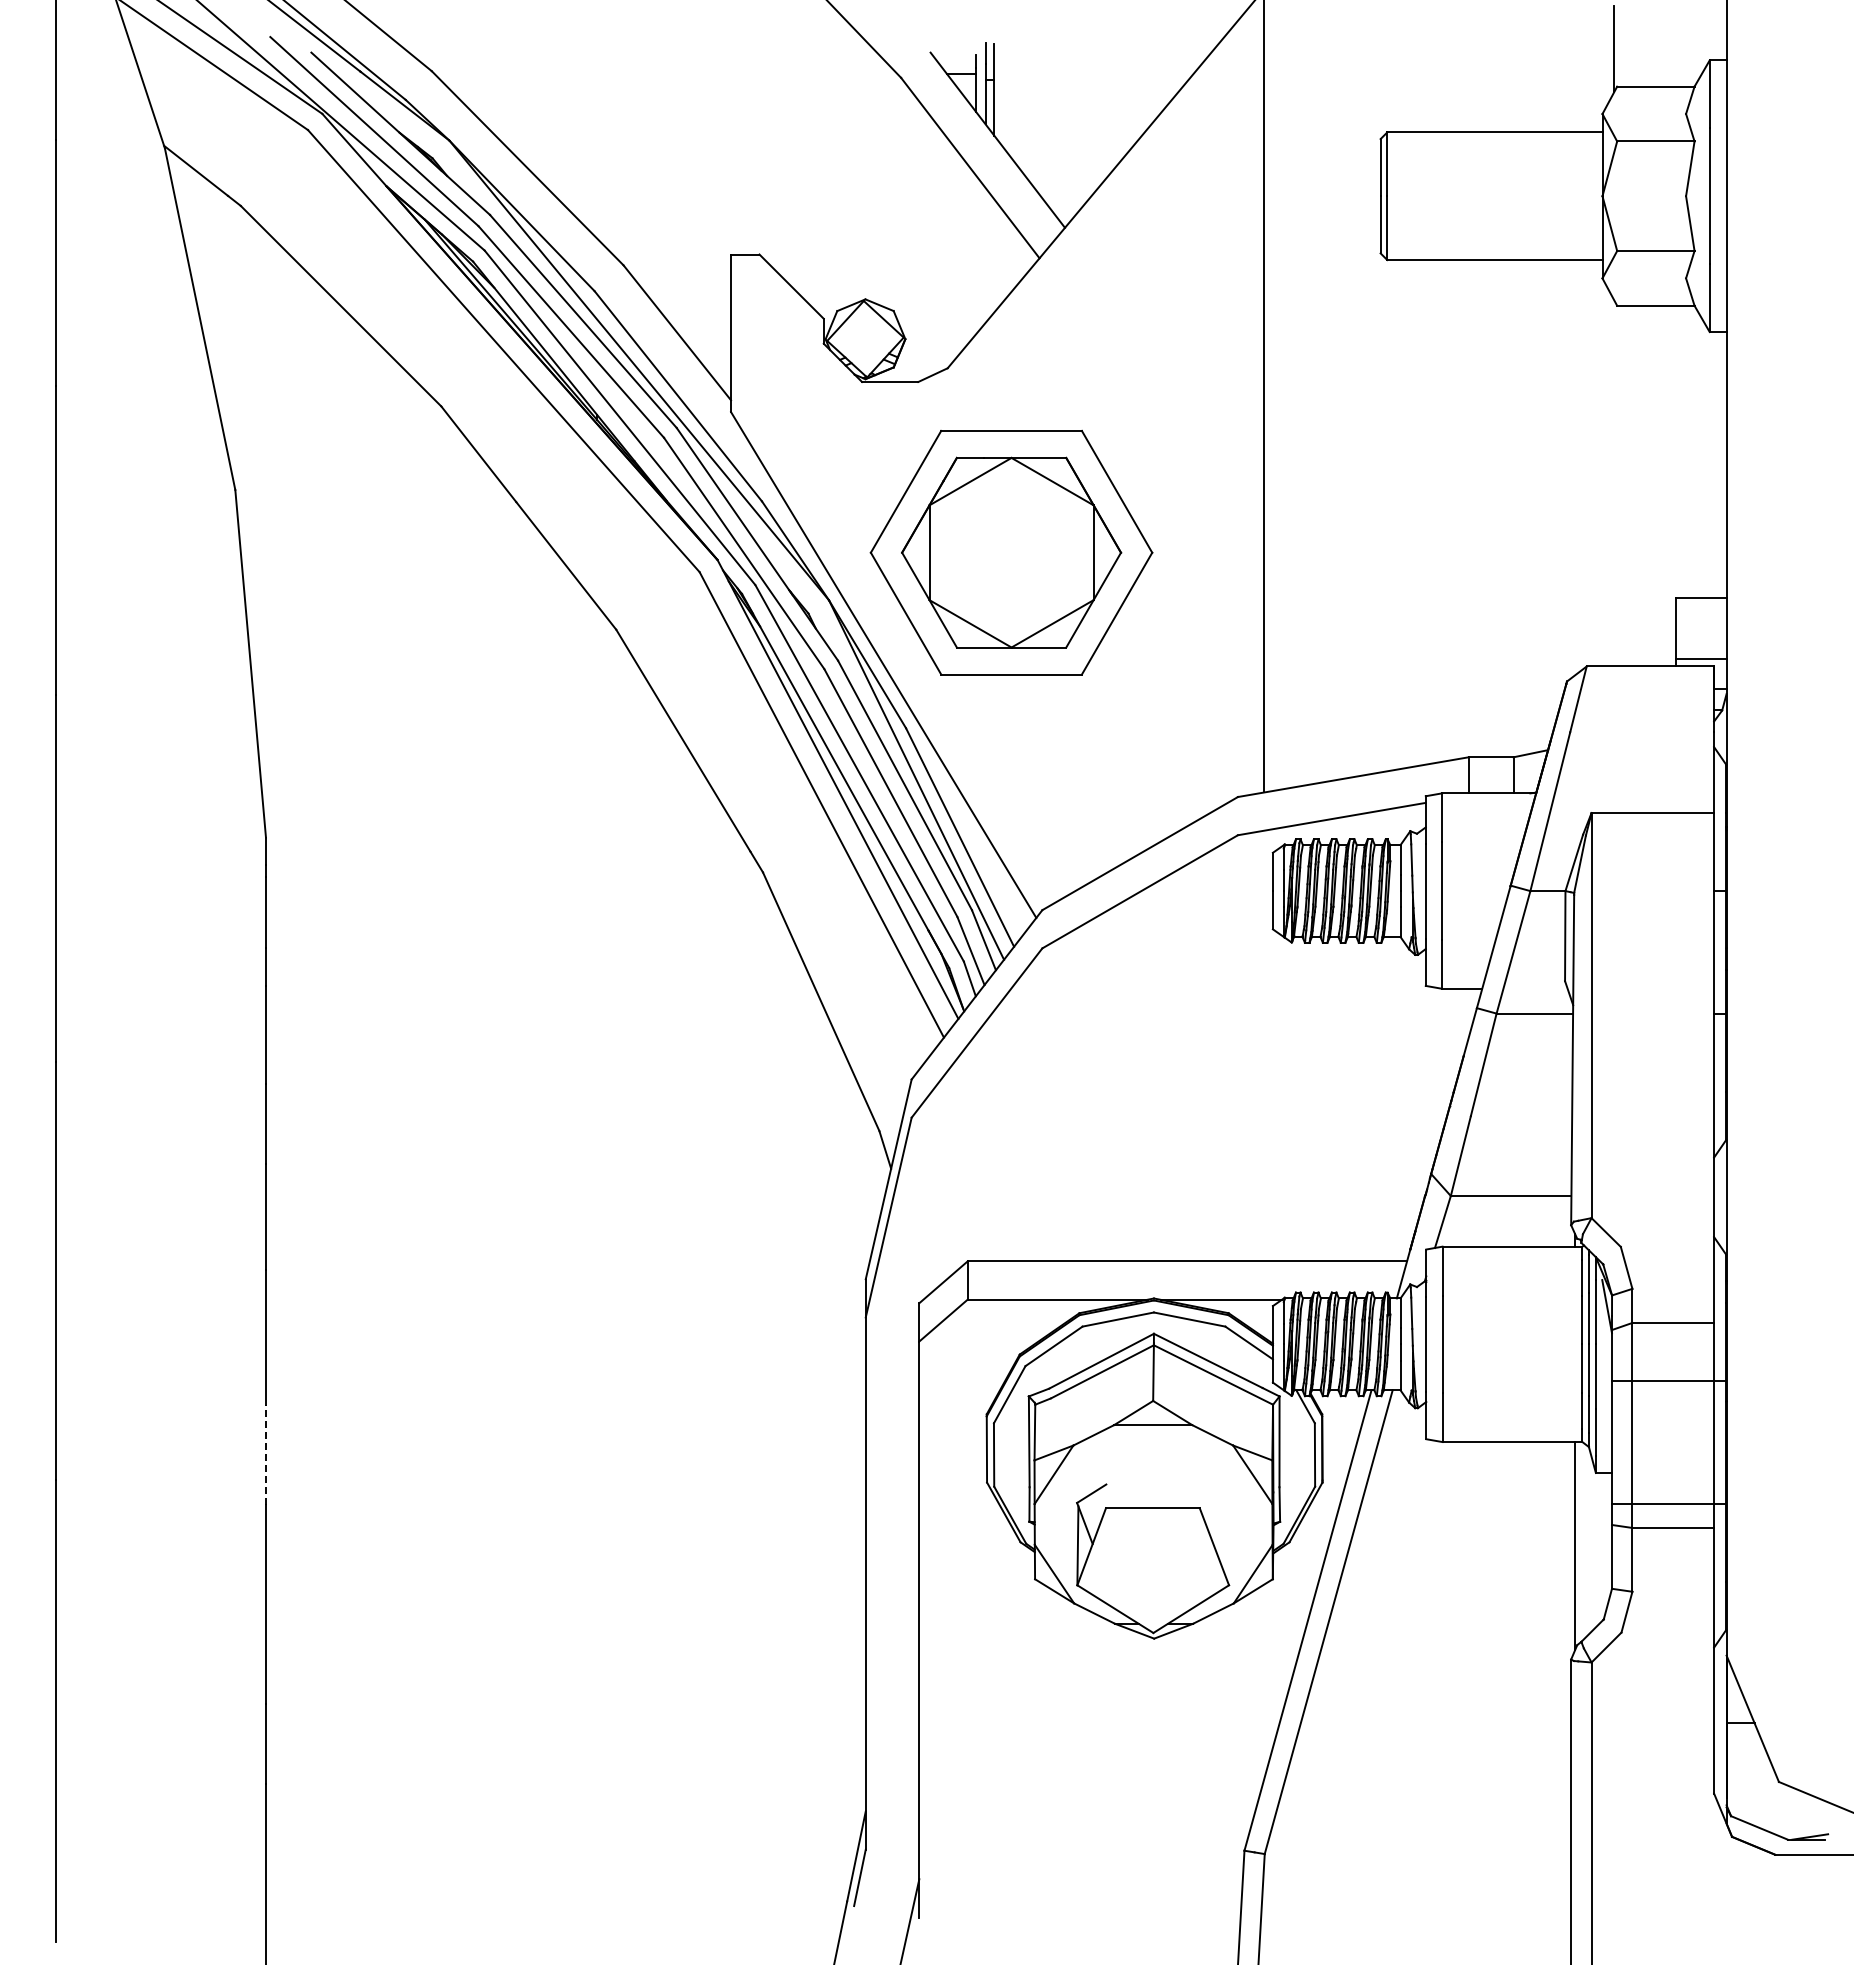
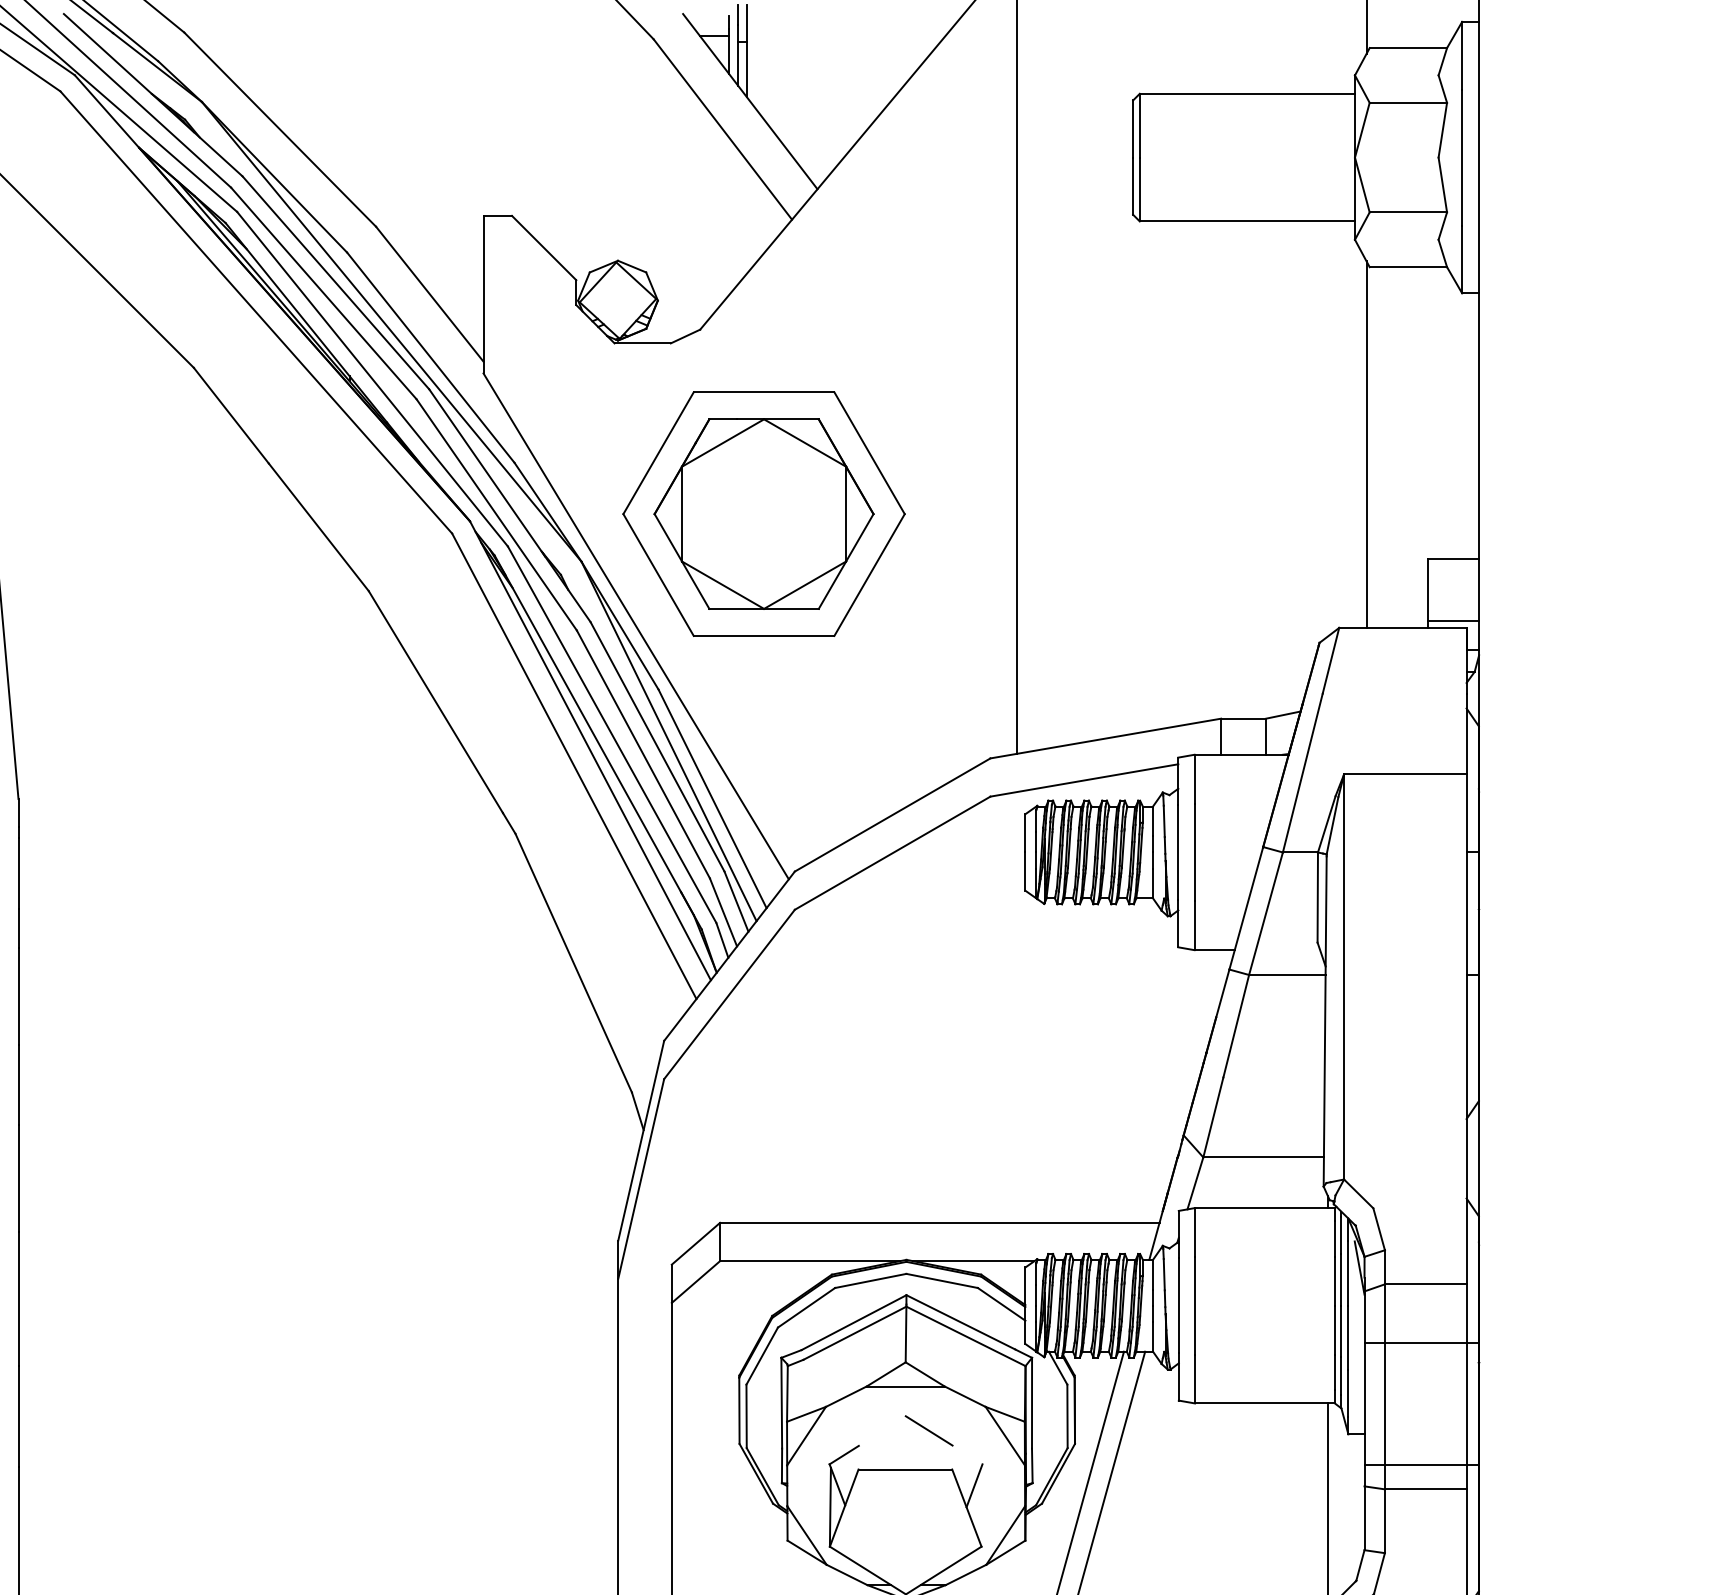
line: (1614, 483) -> (1367, 444), added
line: (265, 1454) -> (18, 1415), dashed -> solid
line: (1176, 1469) -> (929, 1430), added
line: (1221, 1523) -> (974, 1484), added

